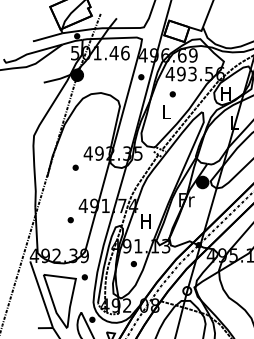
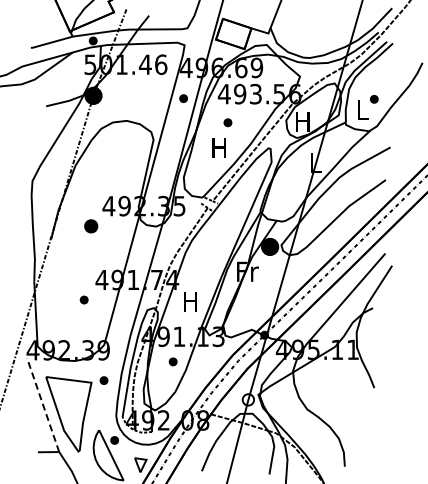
text: (166, 111) -> (218, 147), L -> H
part: (75, 167) -> (90, 225), size x1.6
line: (41, 295) -> (43, 405), solid -> dashed

